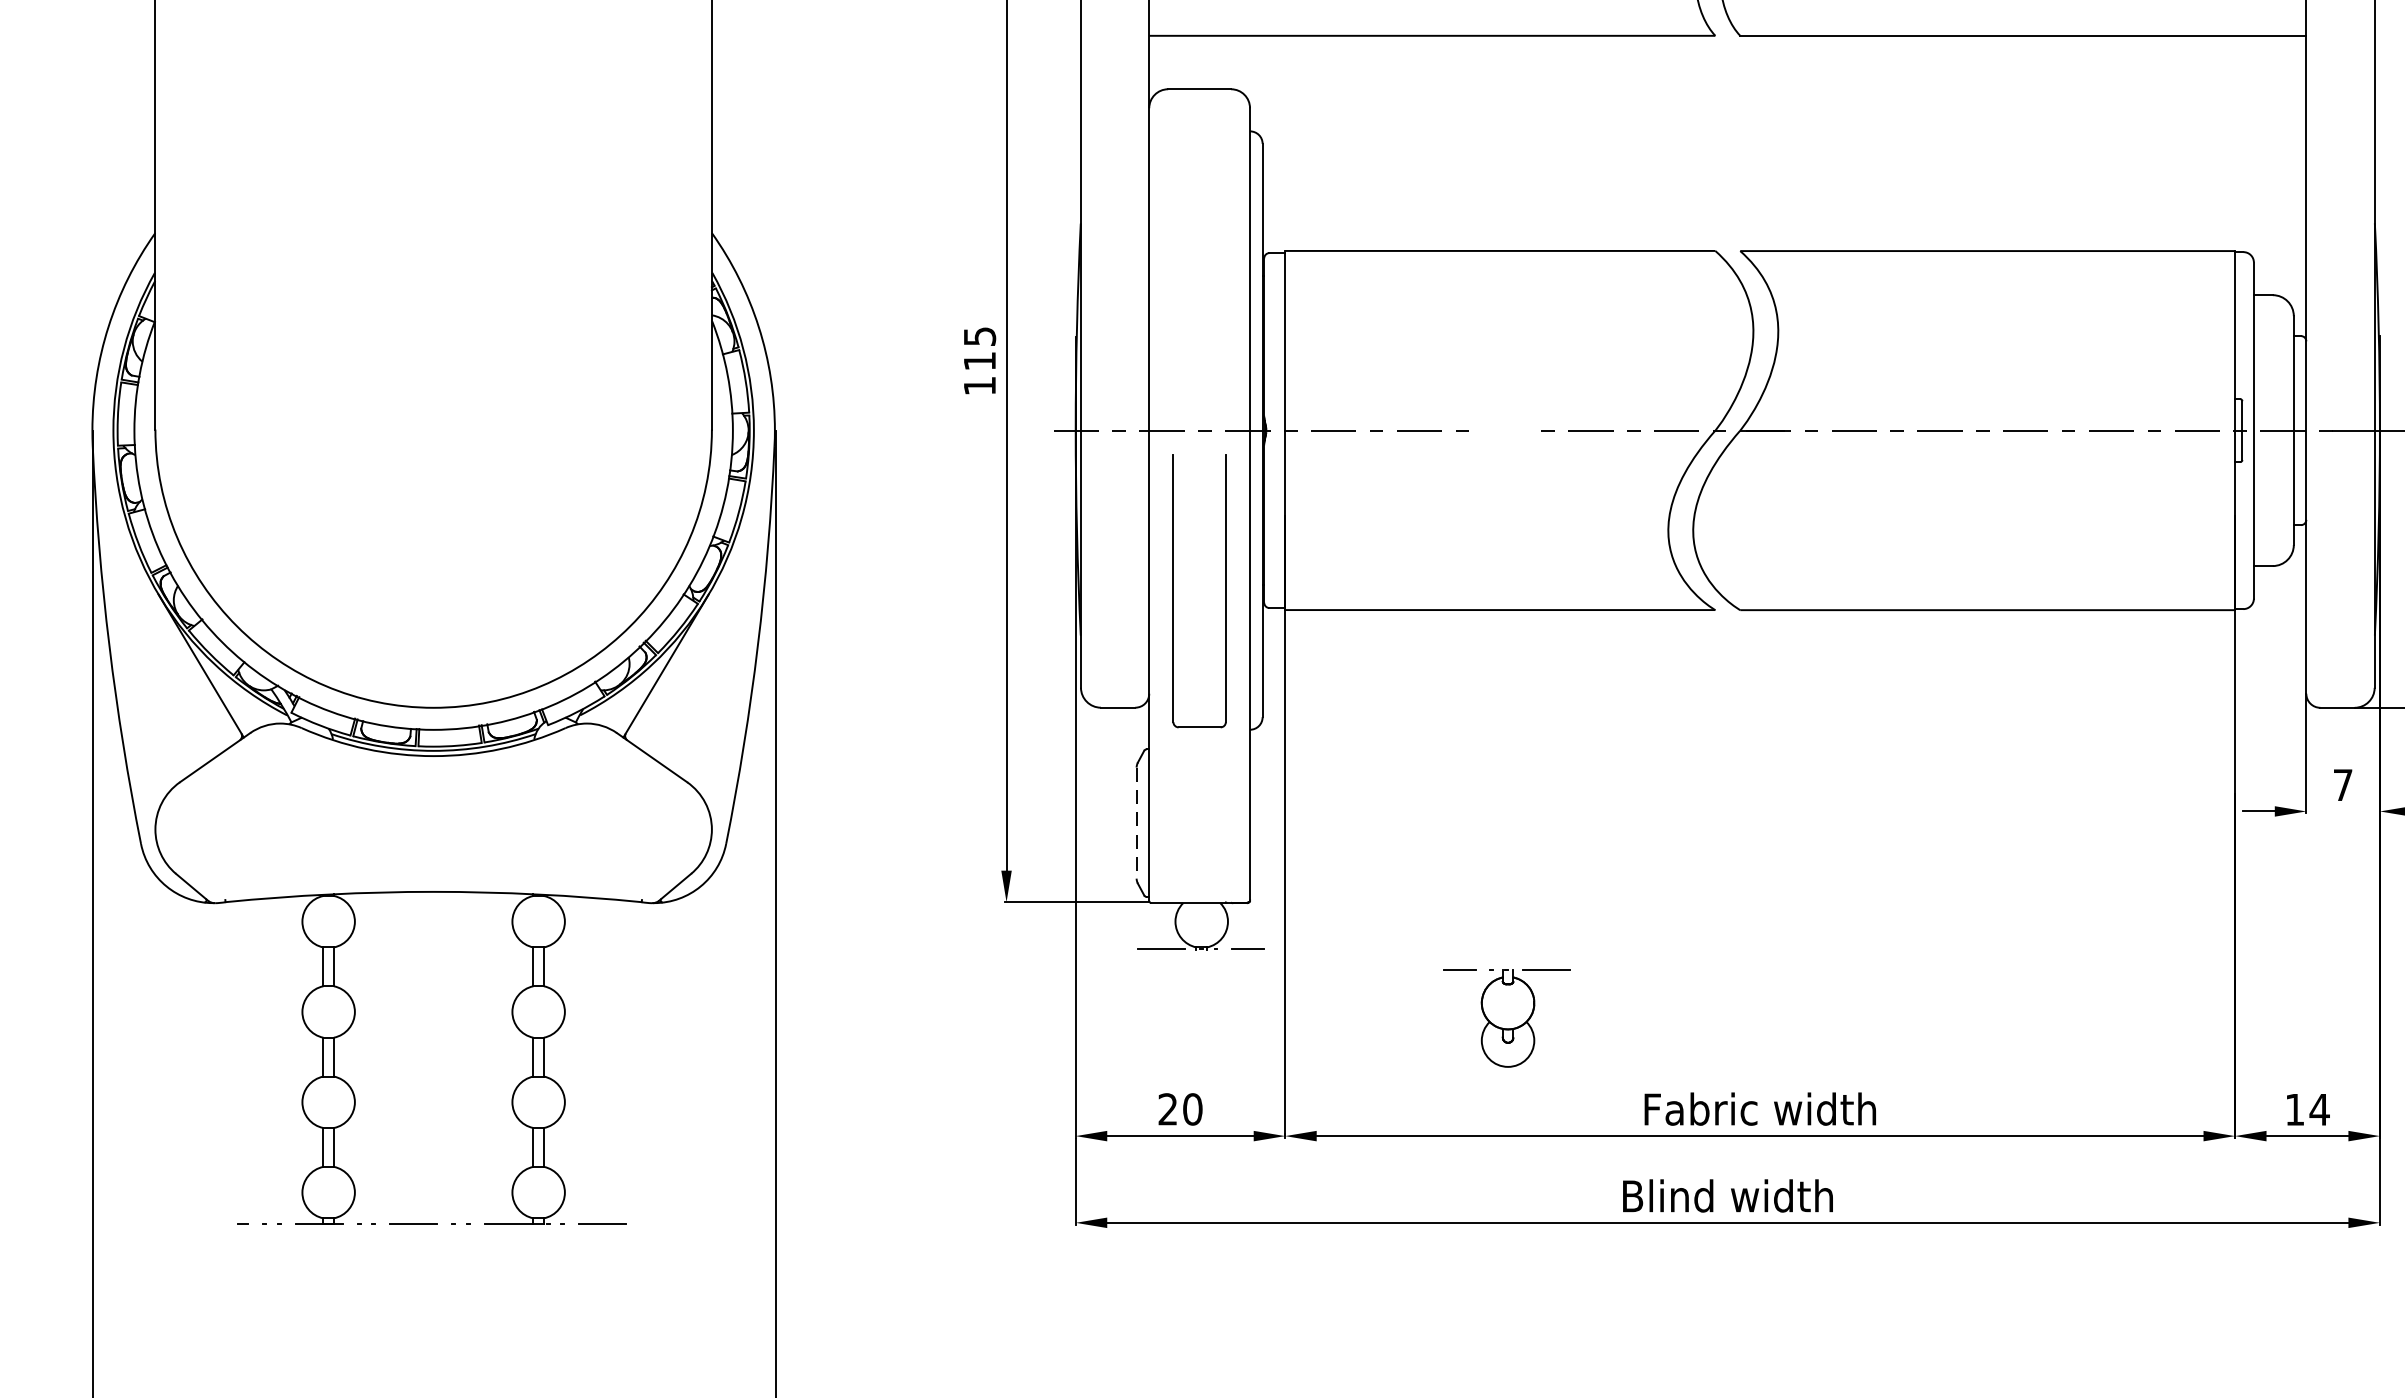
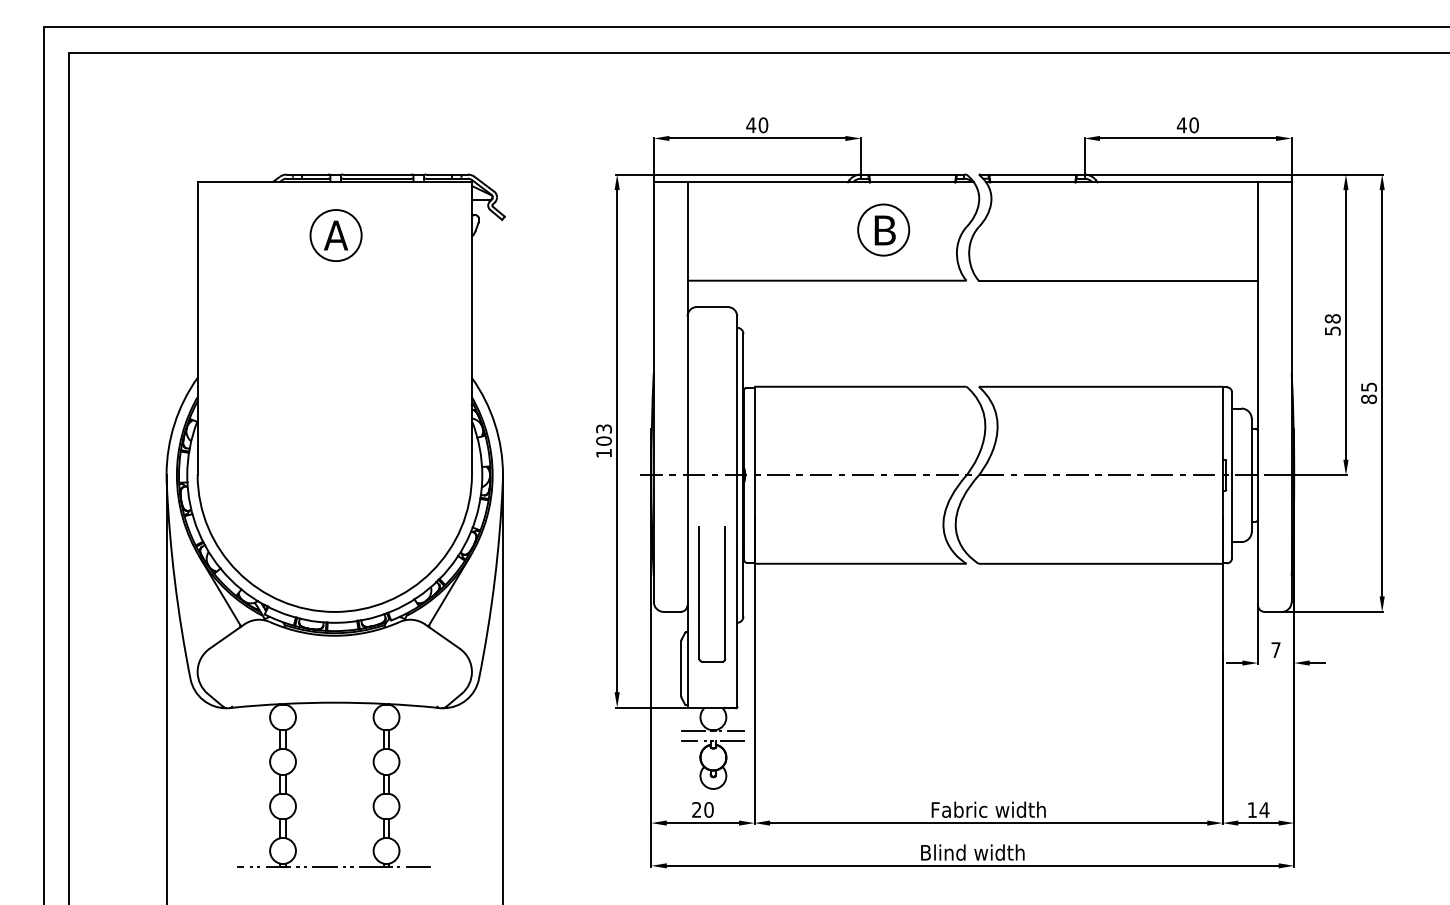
text: (978, 347) -> (603, 434), 115 -> 103
line: (1504, 428) -> (862, 474), added
part: (1224, 591) -> (724, 594), moved
line: (1136, 824) -> (681, 669), dashed -> solid
part: (1506, 1017) -> (712, 764), moved

